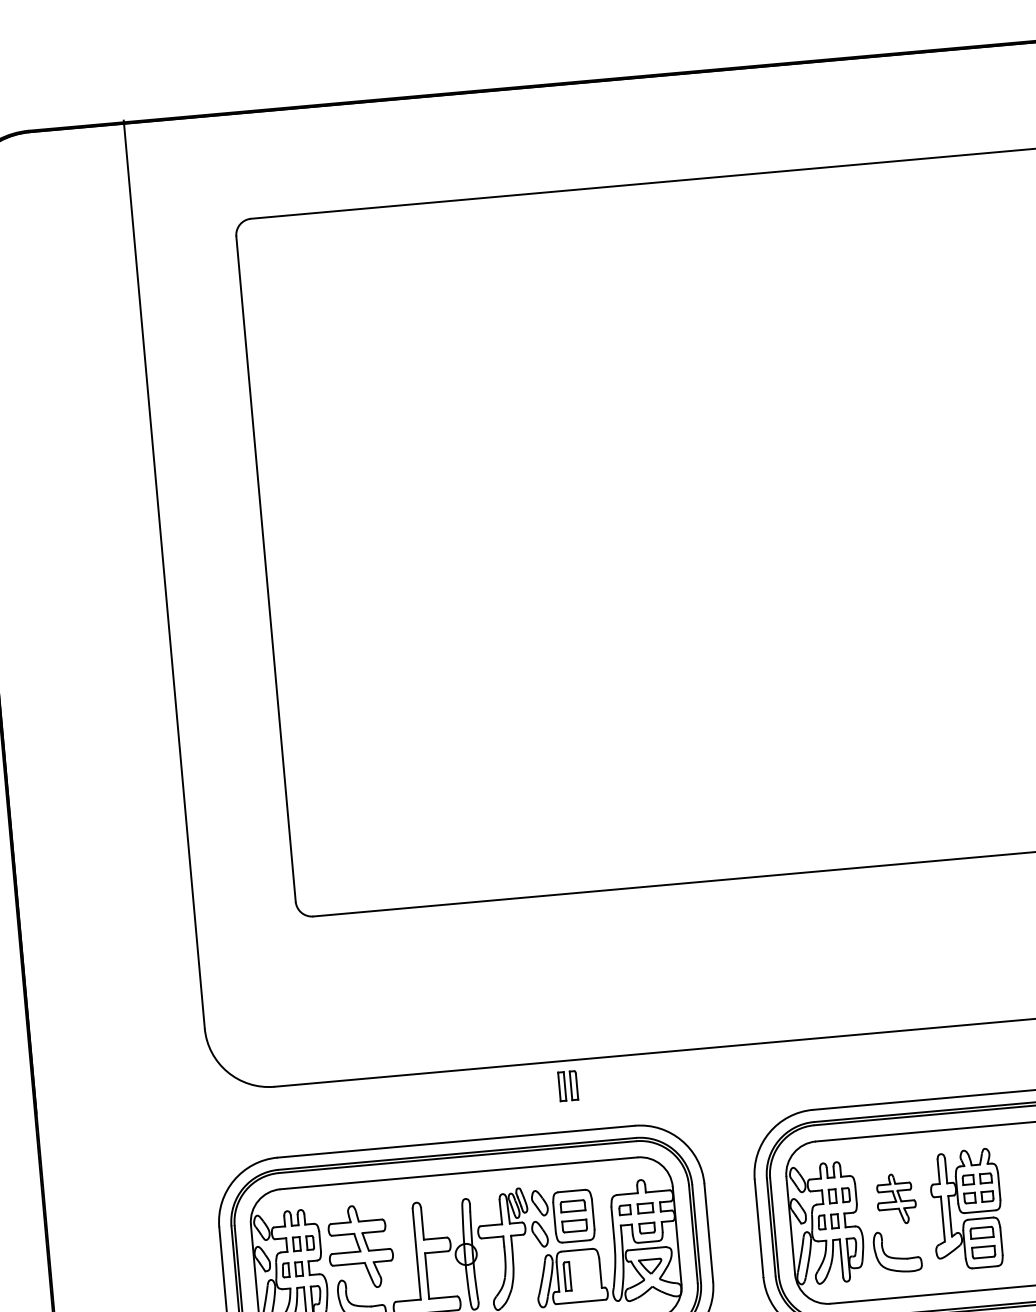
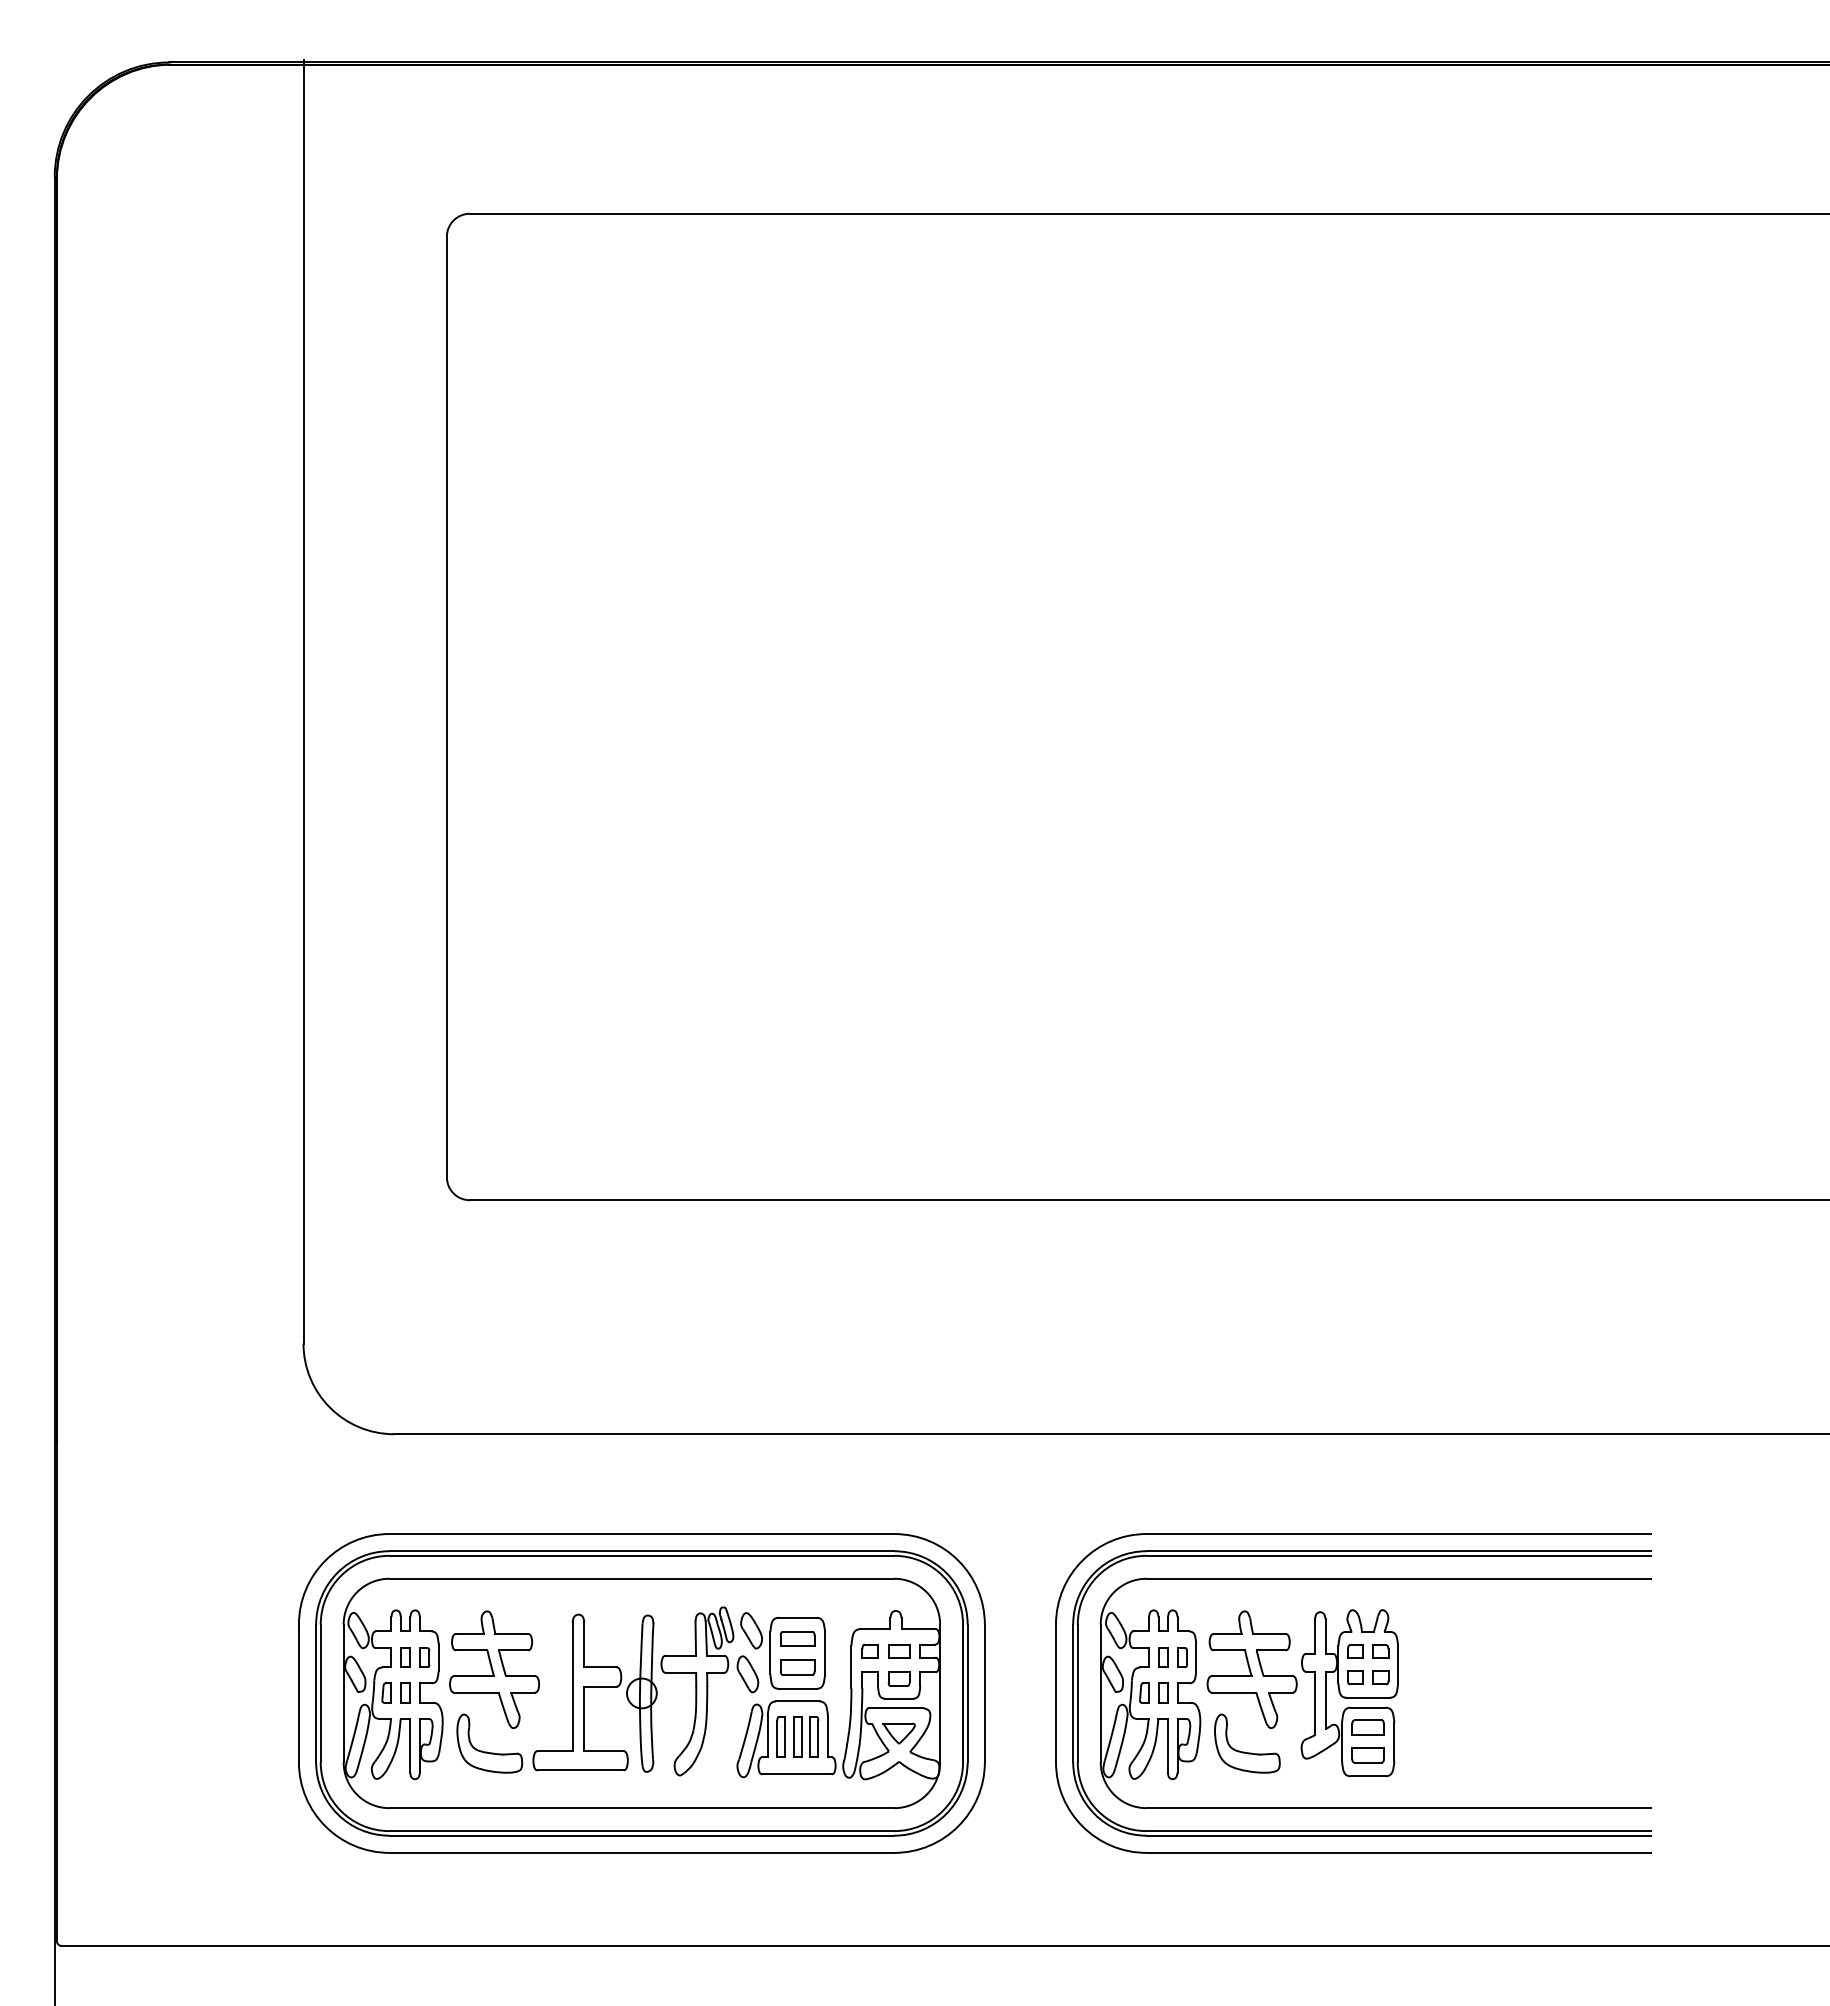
part: (568, 1085) -> (806, 1736), moved
part: (895, 1199) -> (1251, 1669), size x1.67

